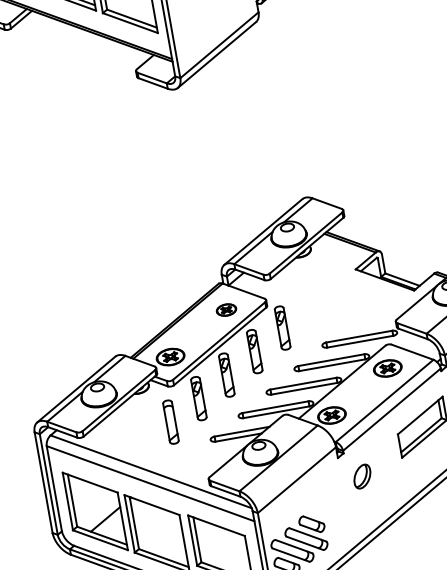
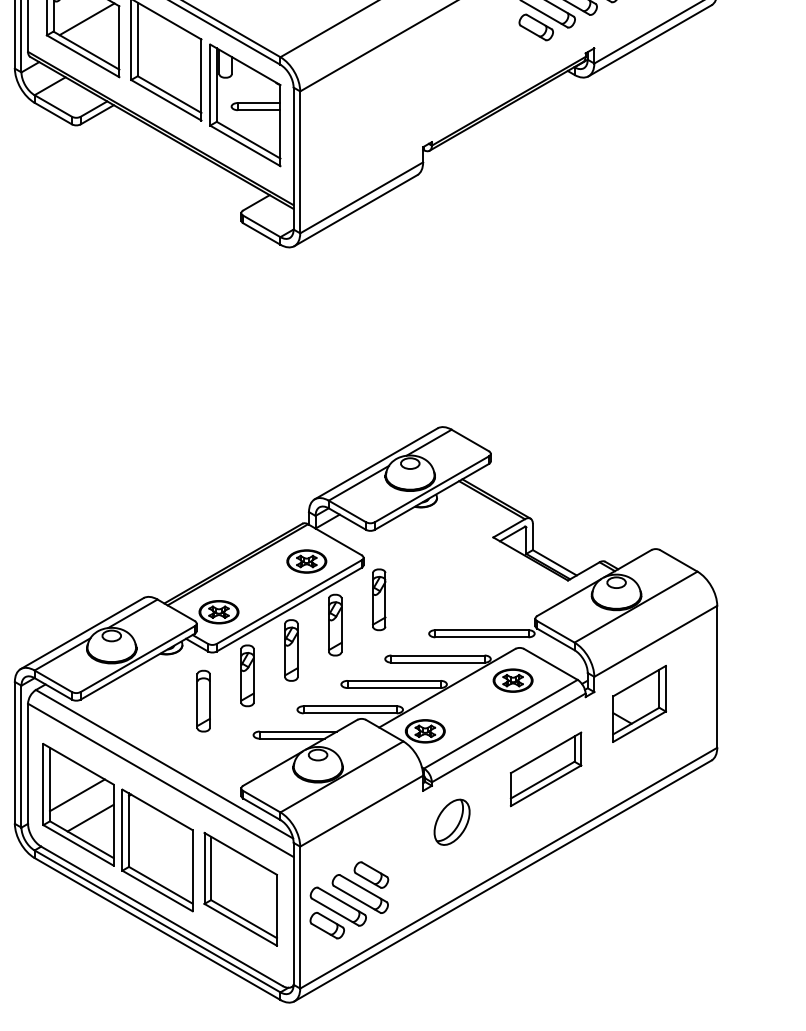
part: (226, 310) -> (306, 561), size x1.43
part: (361, 476) -> (451, 821), size x1.43
line: (93, 504) -> (77, 795), added

